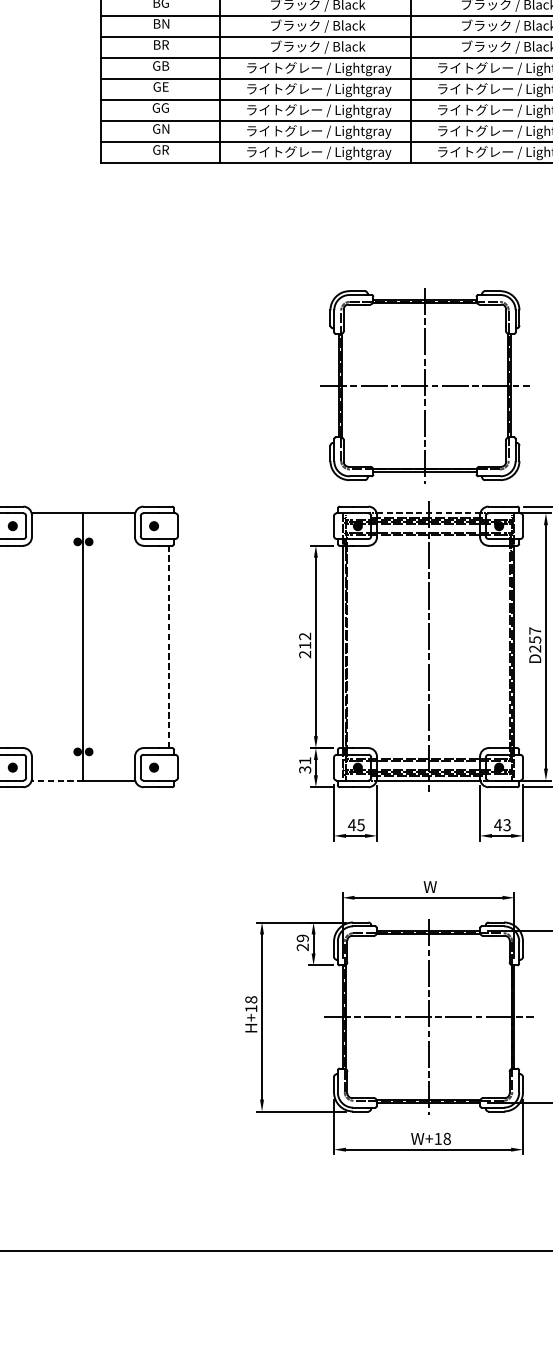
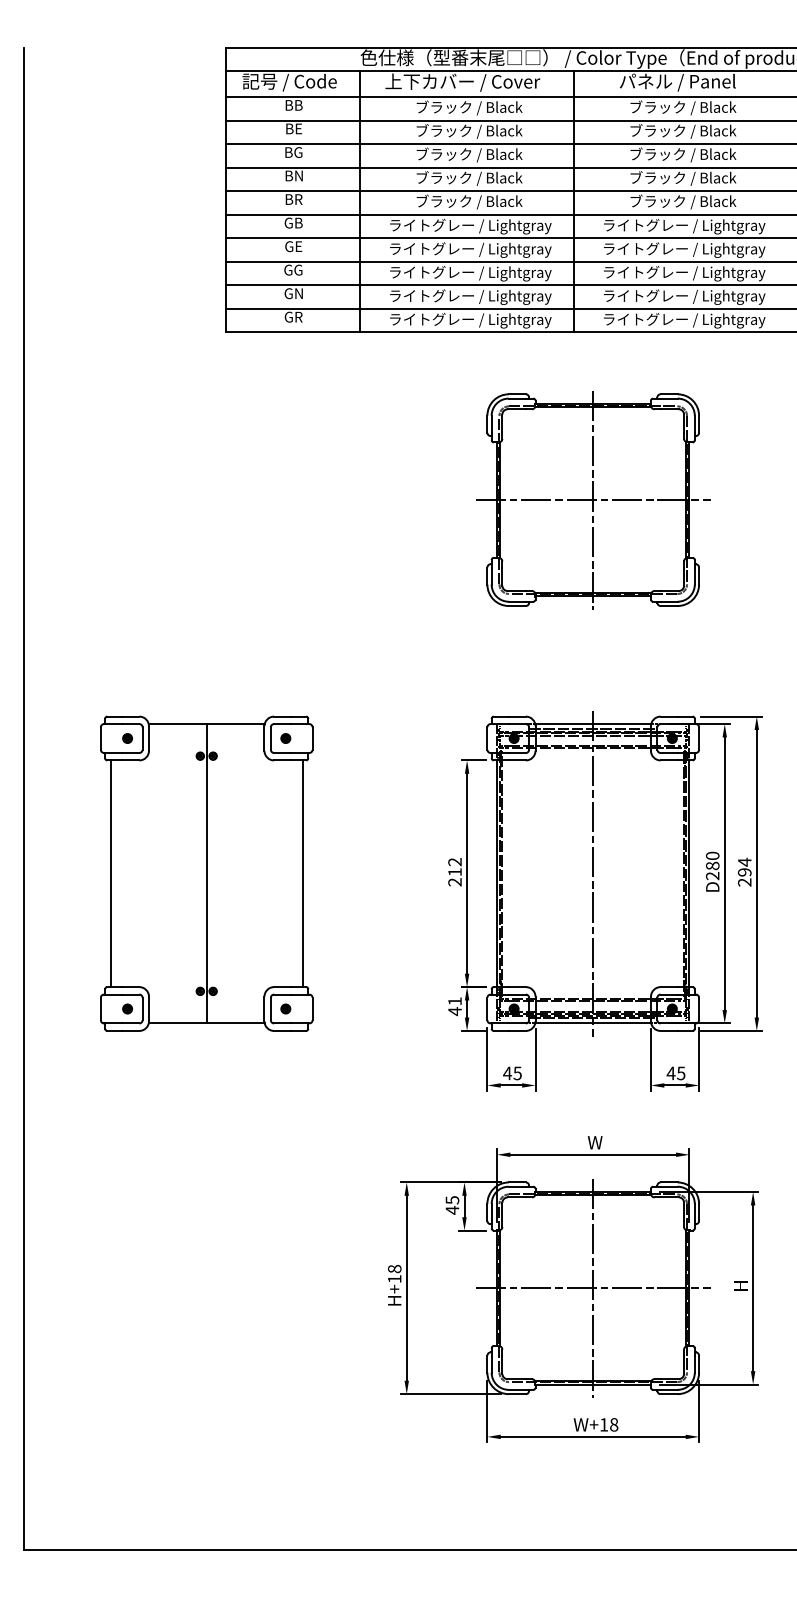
part: (425, 385) -> (593, 500), moved
line: (428, 513) -> (593, 724), dashed -> solid
text: (535, 635) -> (712, 860), D257 -> D280
line: (168, 646) -> (302, 873), dashed -> solid
text: (304, 769) -> (454, 1011), 31 -> 41
line: (57, 780) -> (177, 1023), dashed -> solid
text: (507, 824) -> (681, 1072), 43 -> 45
text: (302, 943) -> (452, 1205), 29 -> 45

